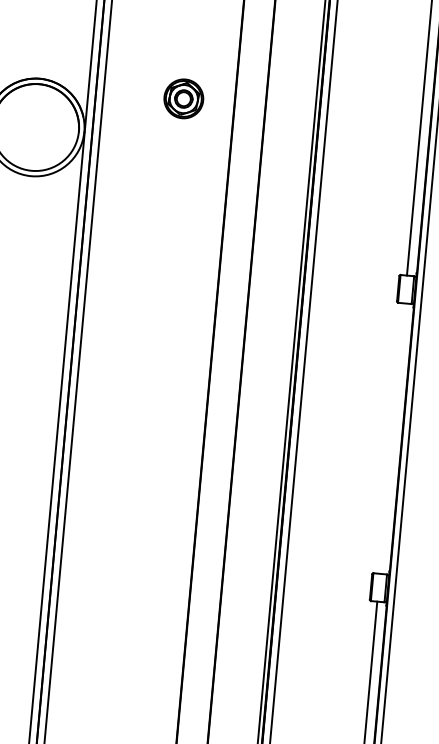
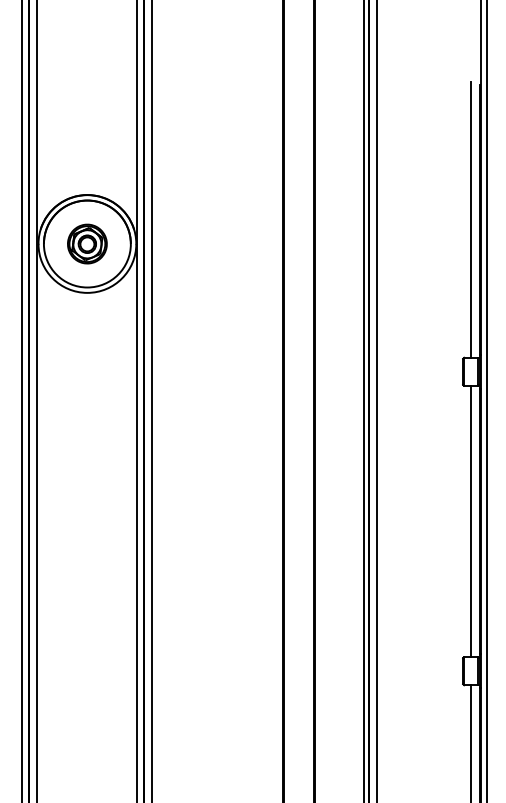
part: (183, 98) -> (87, 243), moved
line: (392, 438) -> (470, 521), added

